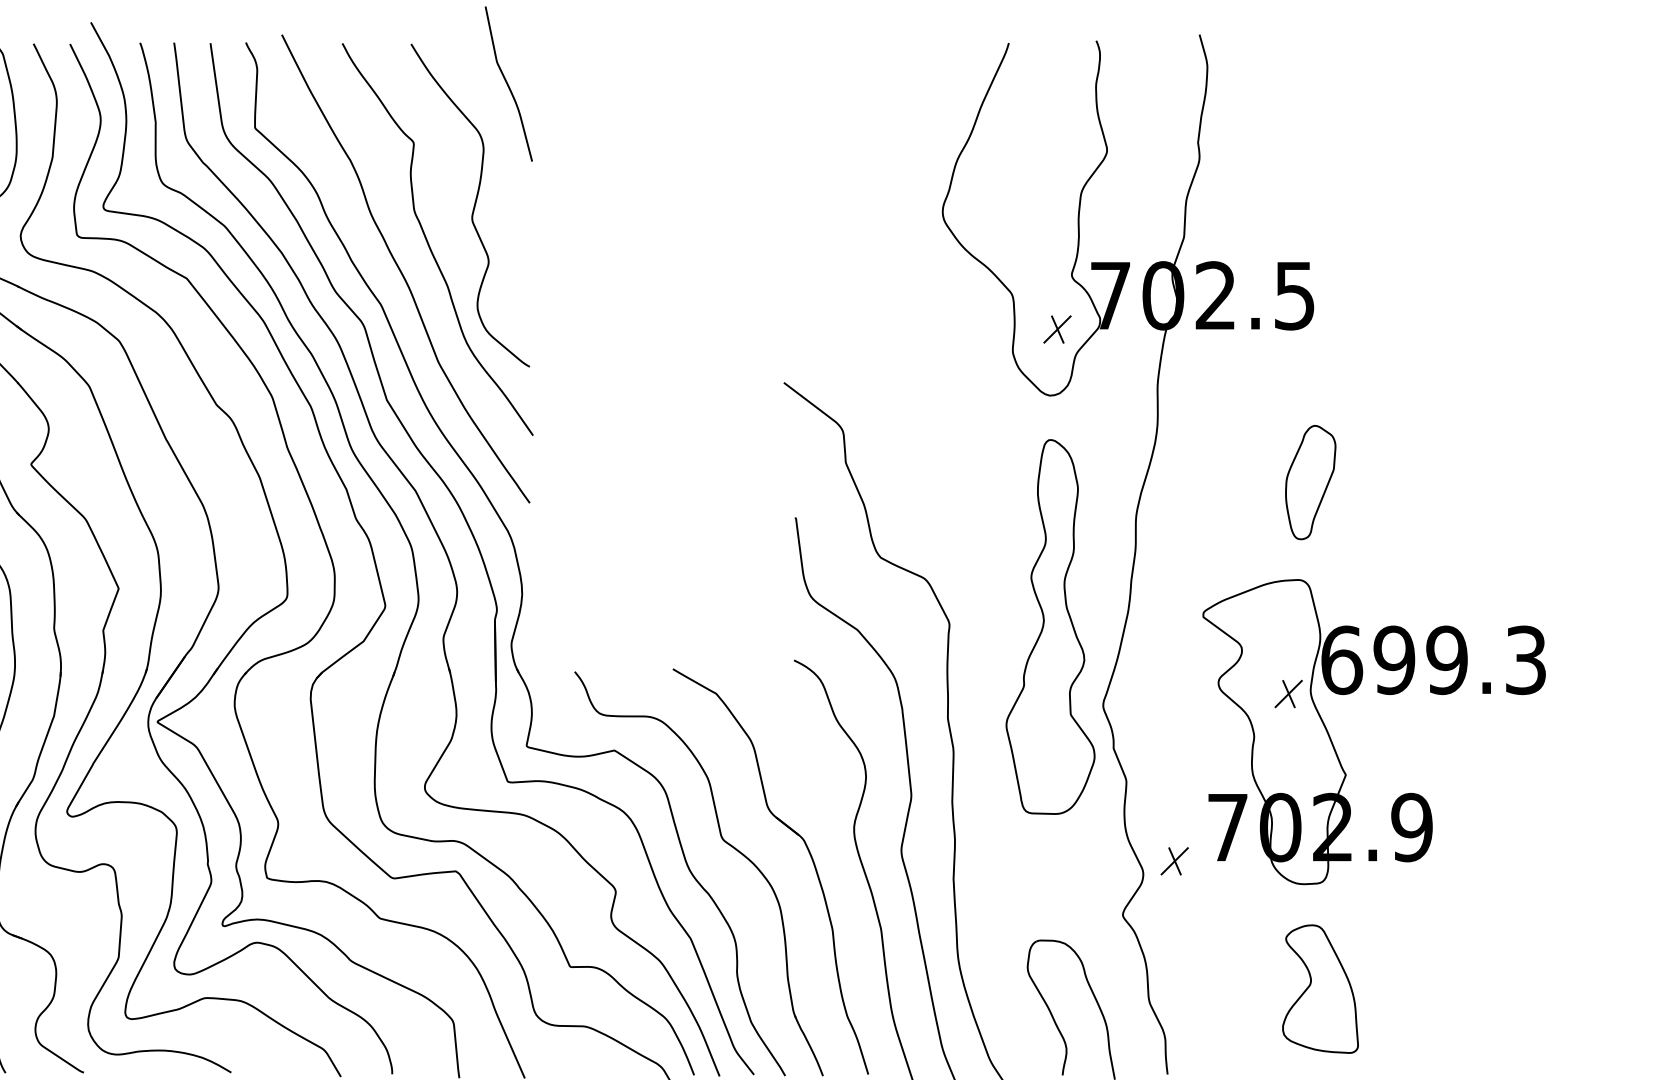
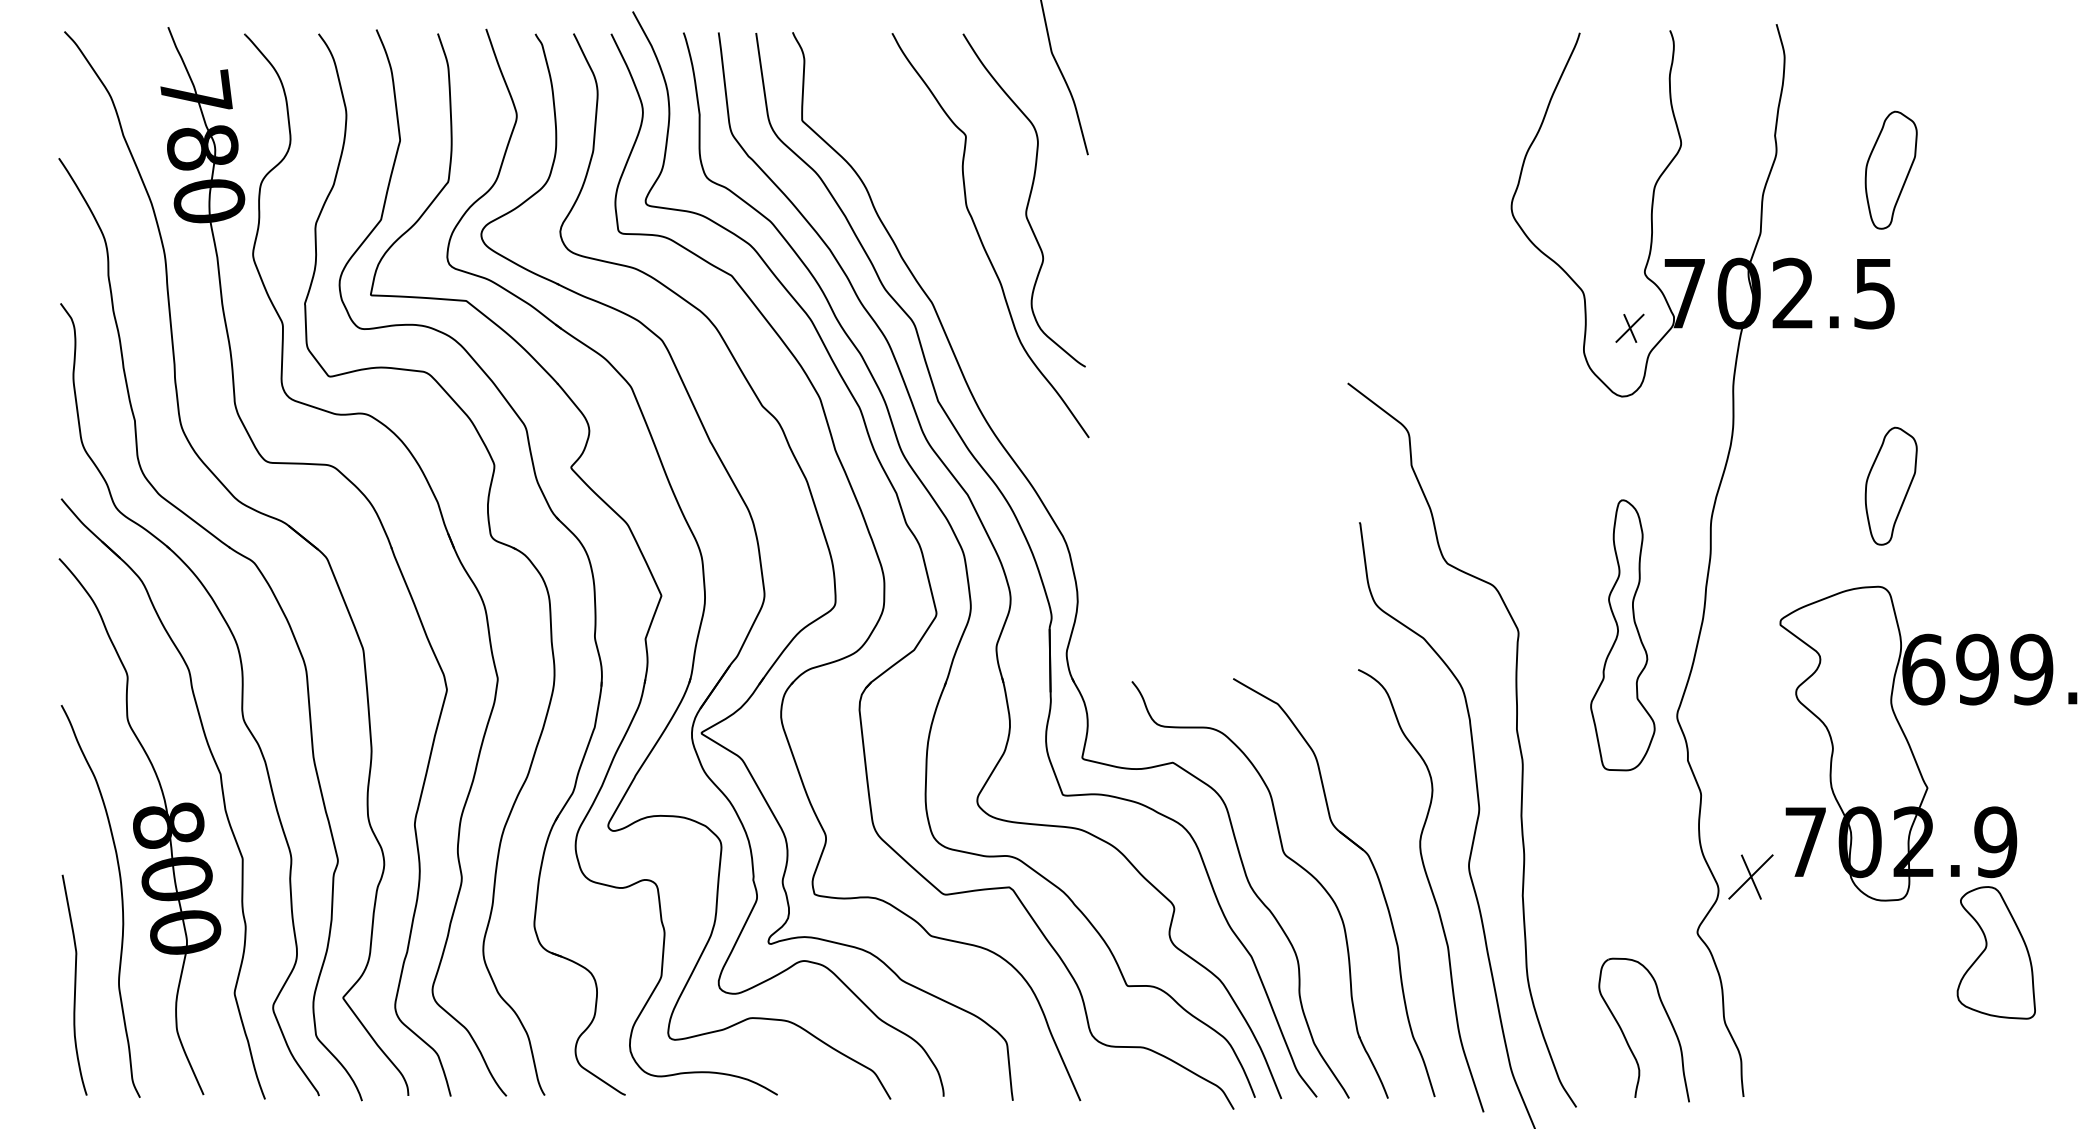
part: (1310, 175) -> (1890, 169), added
curve: (401, 271) -> (953, 268), removed
part: (1050, 627) -> (1622, 635), size x0.7
part: (1288, 694) -> (1868, 704), removed
part: (1174, 860) -> (1750, 876), size x1.6
part: (1319, 988) -> (1995, 952), moved

